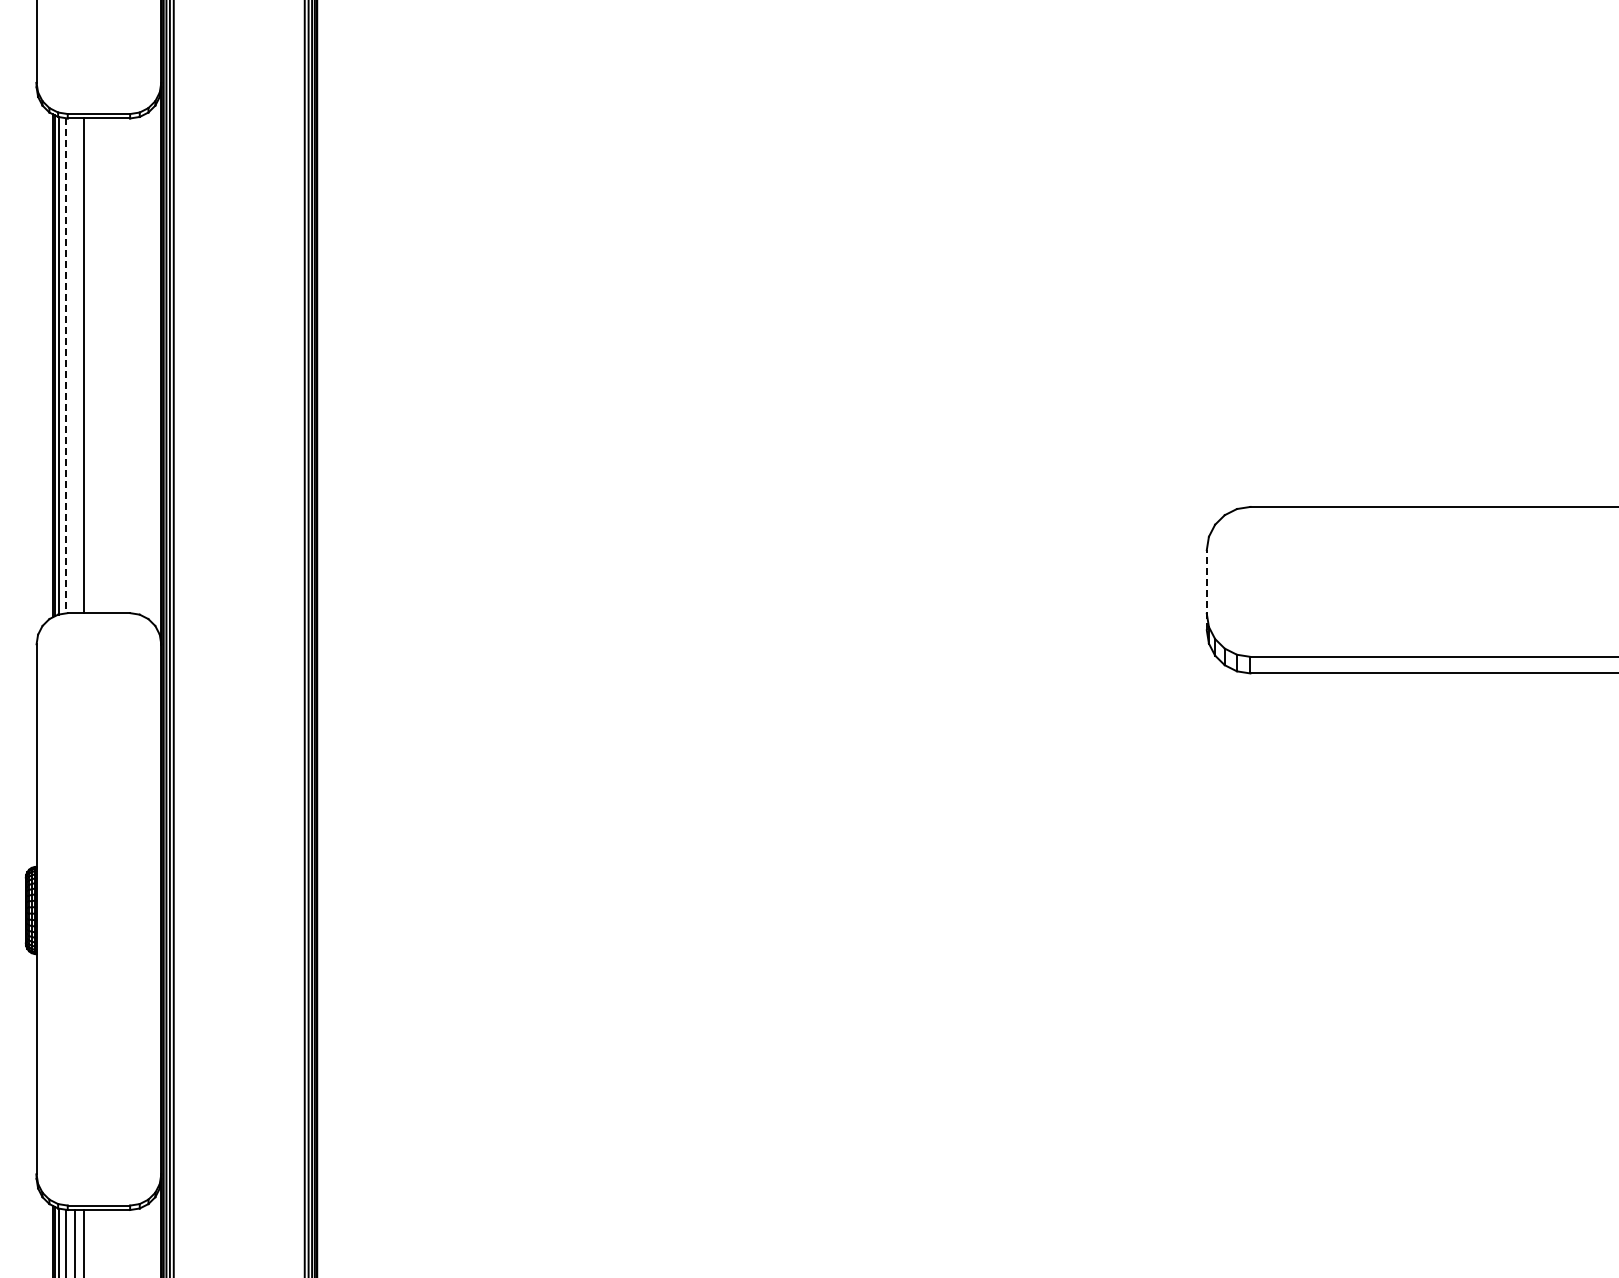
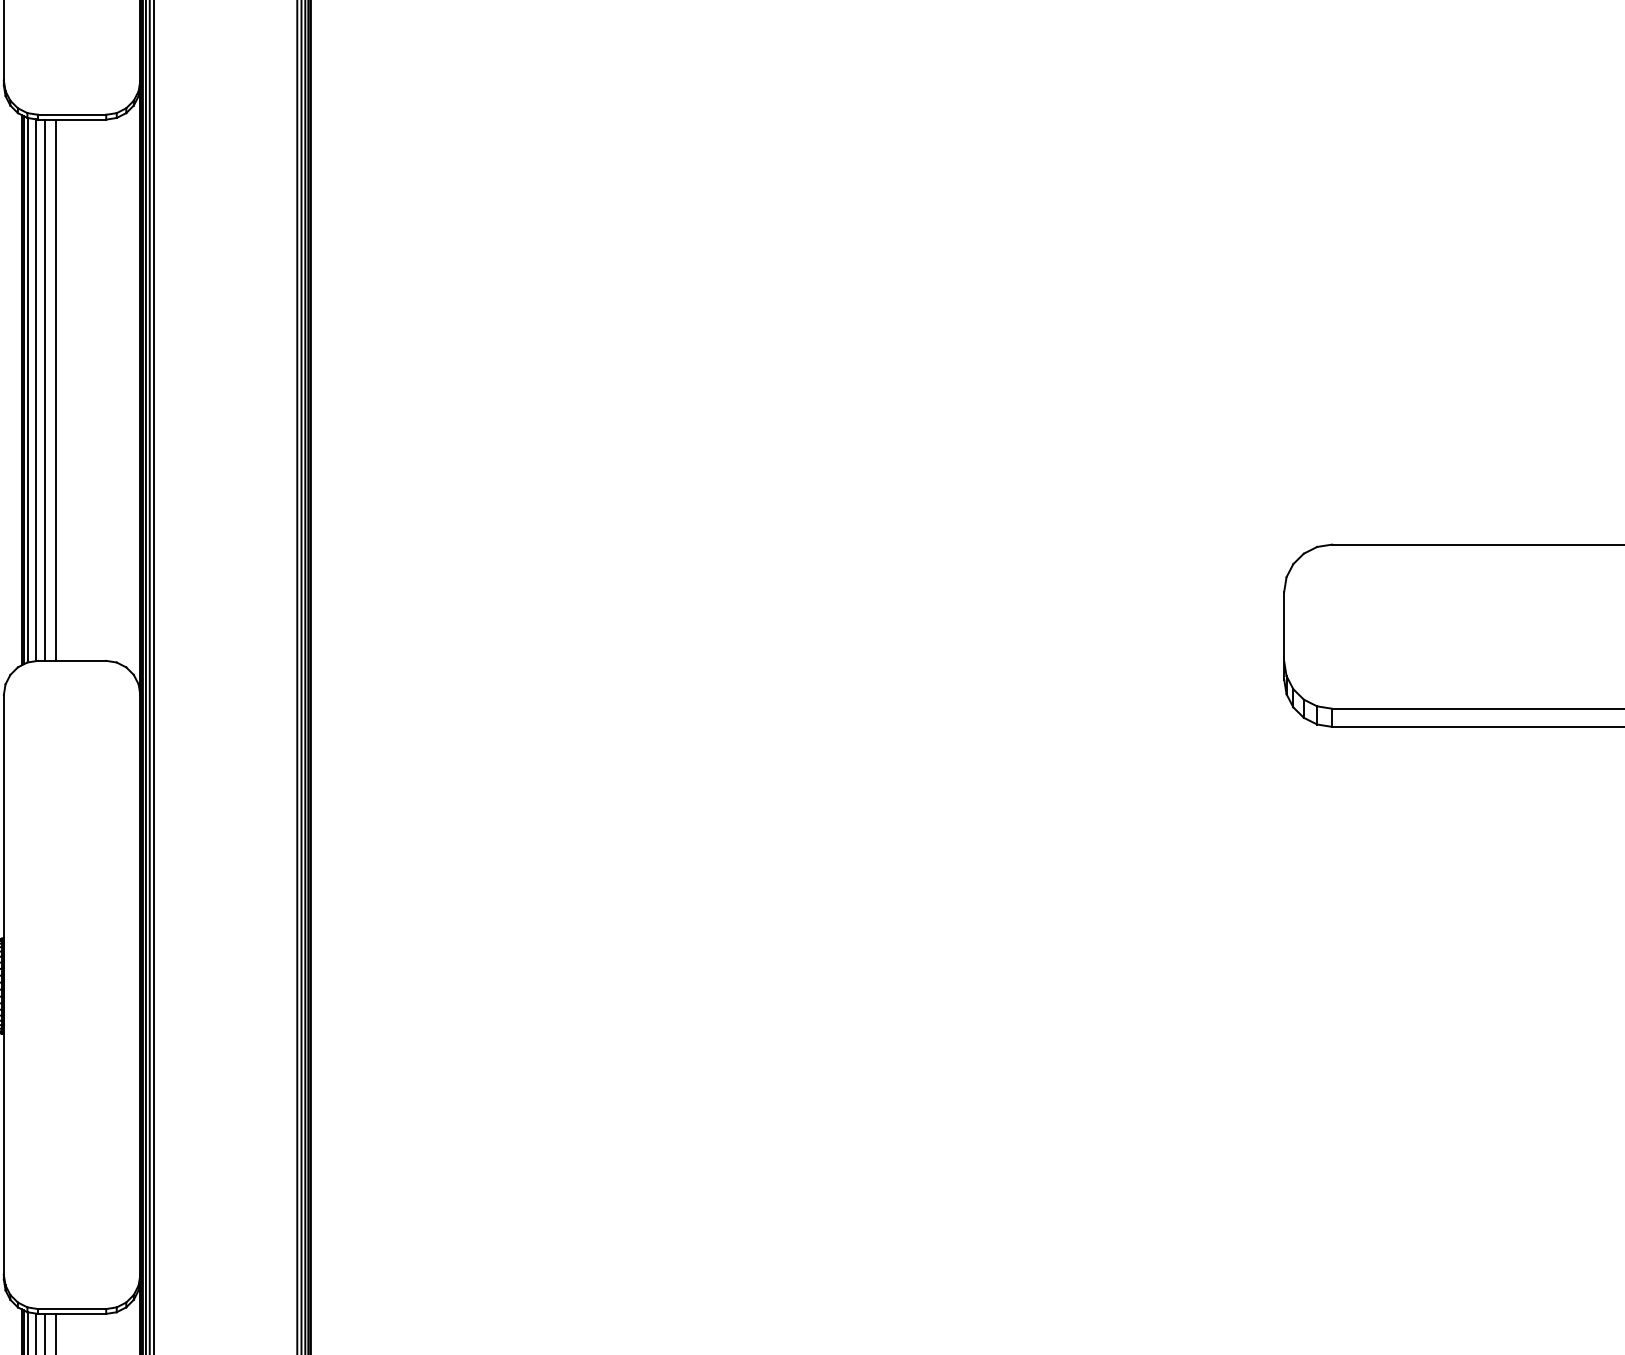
line: (65, 365) -> (35, 389), dashed -> solid
line: (74, 365) -> (45, 389), added
line: (1206, 589) -> (1283, 634), dashed -> solid

